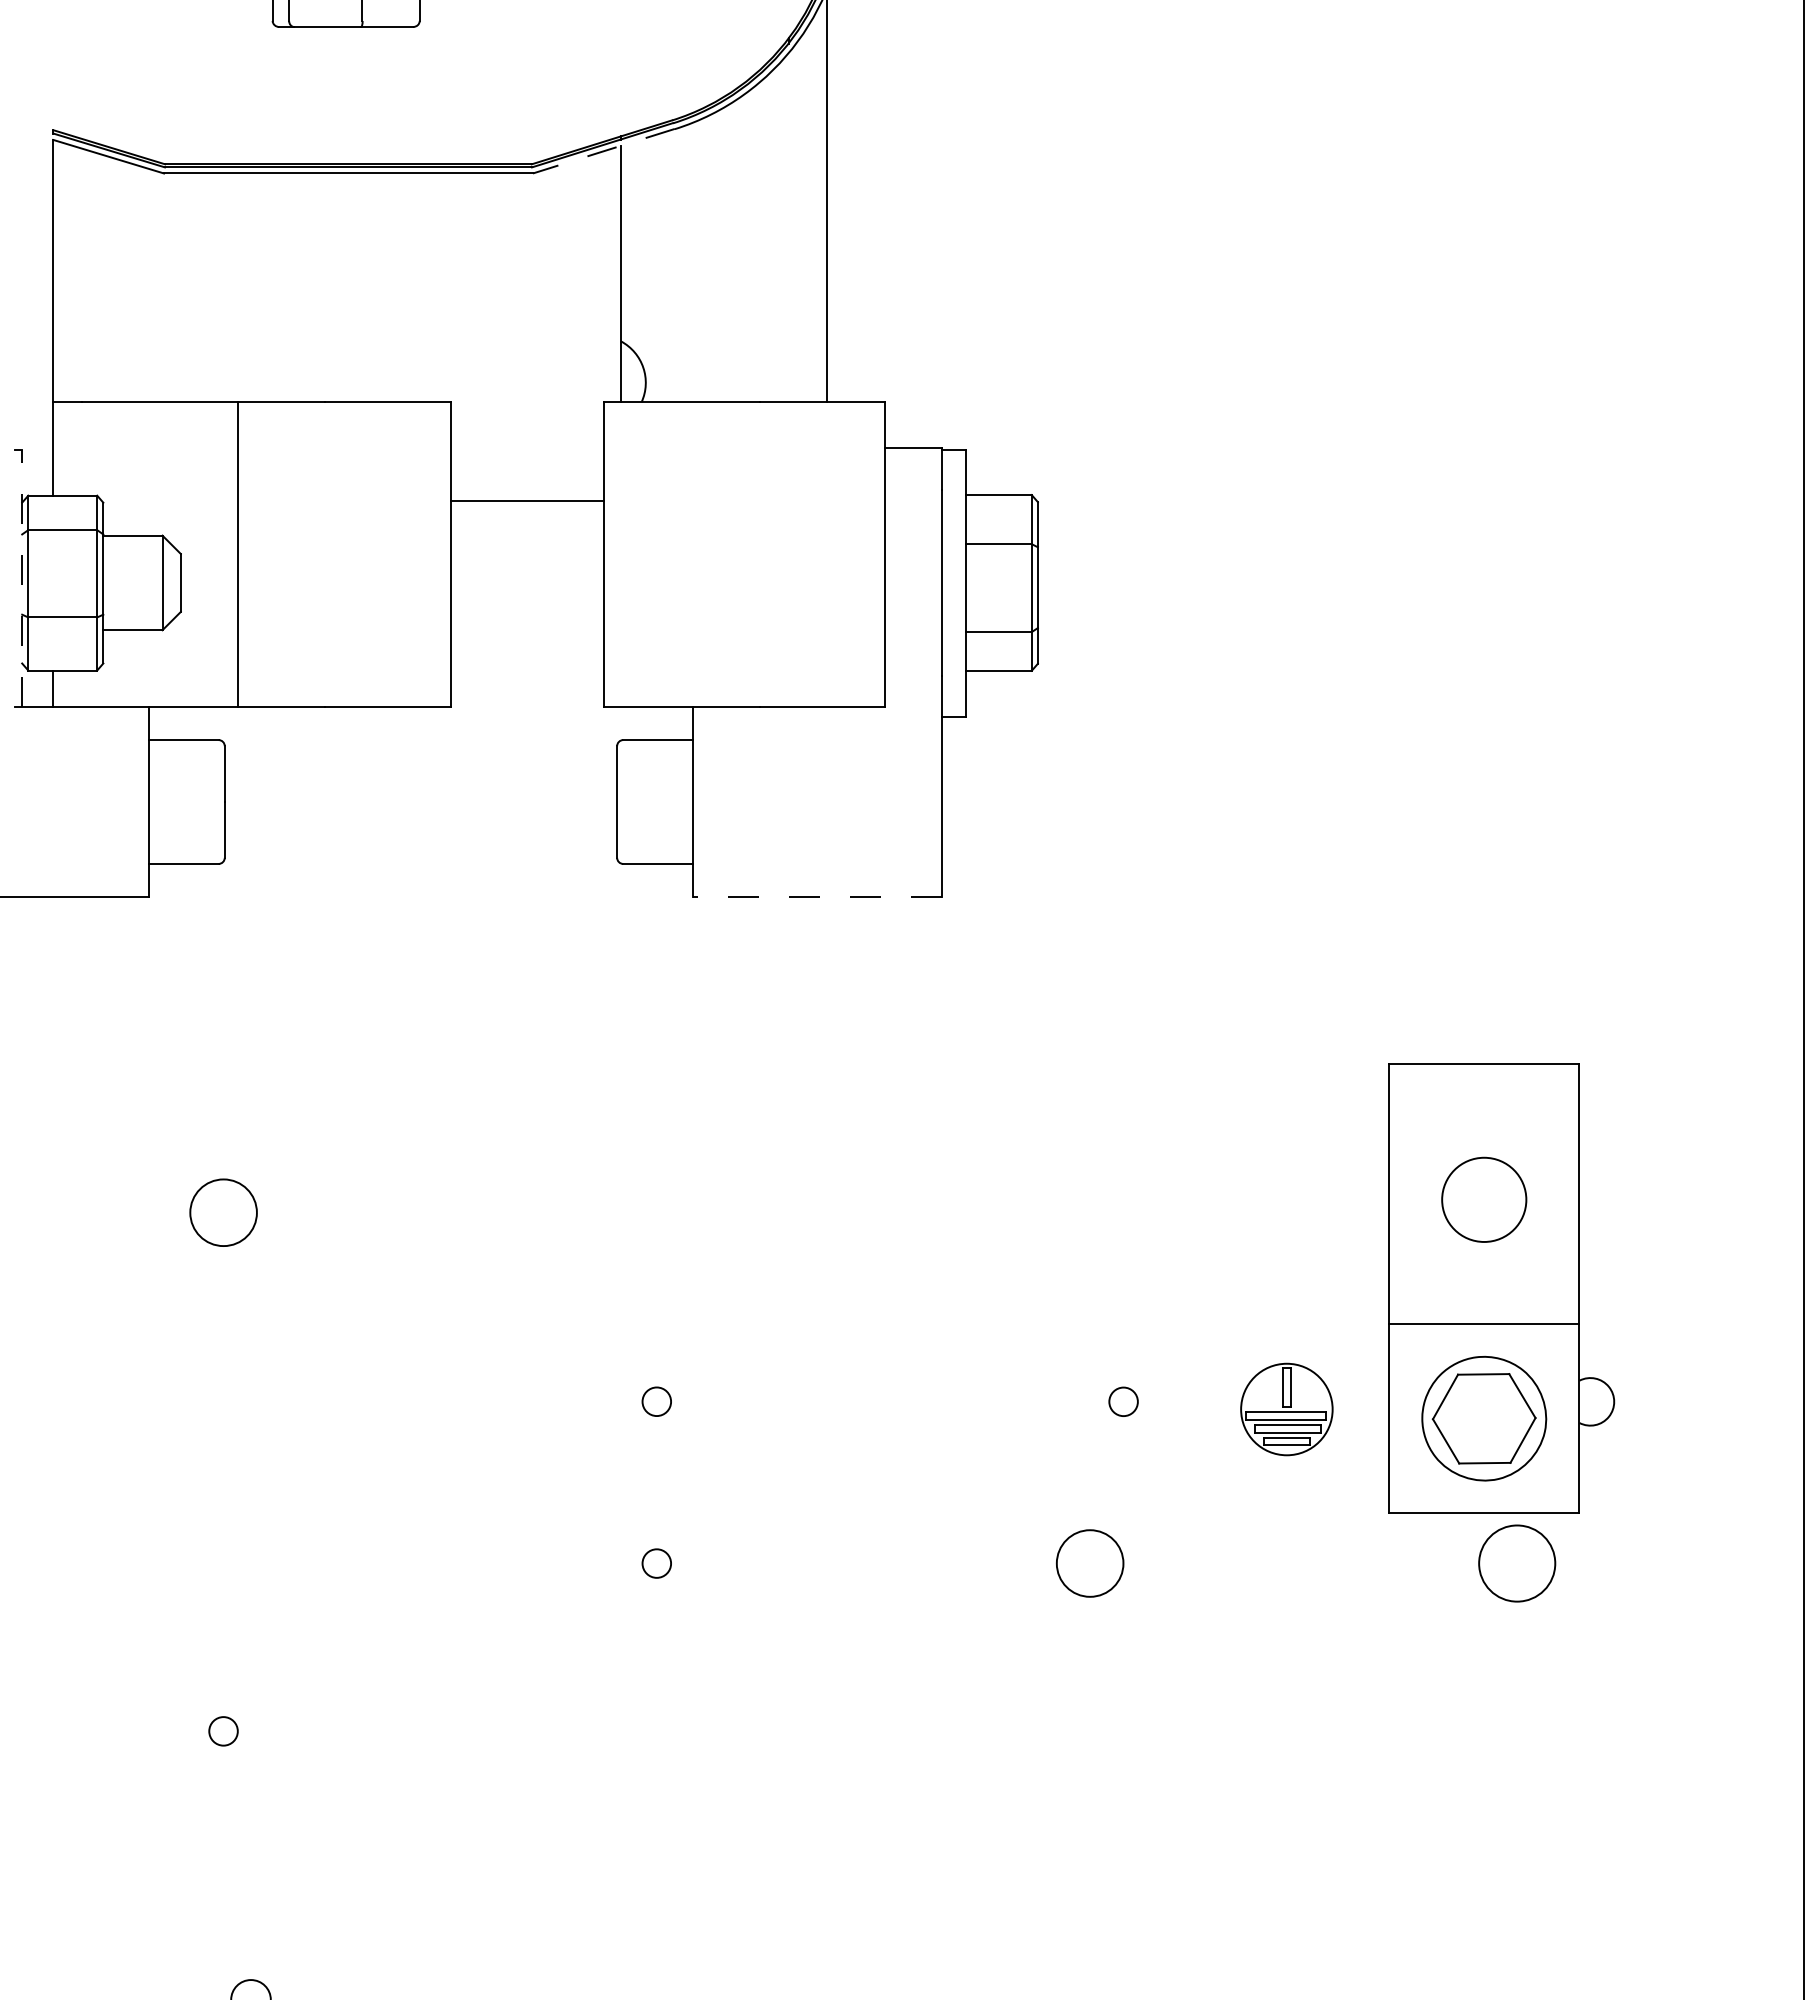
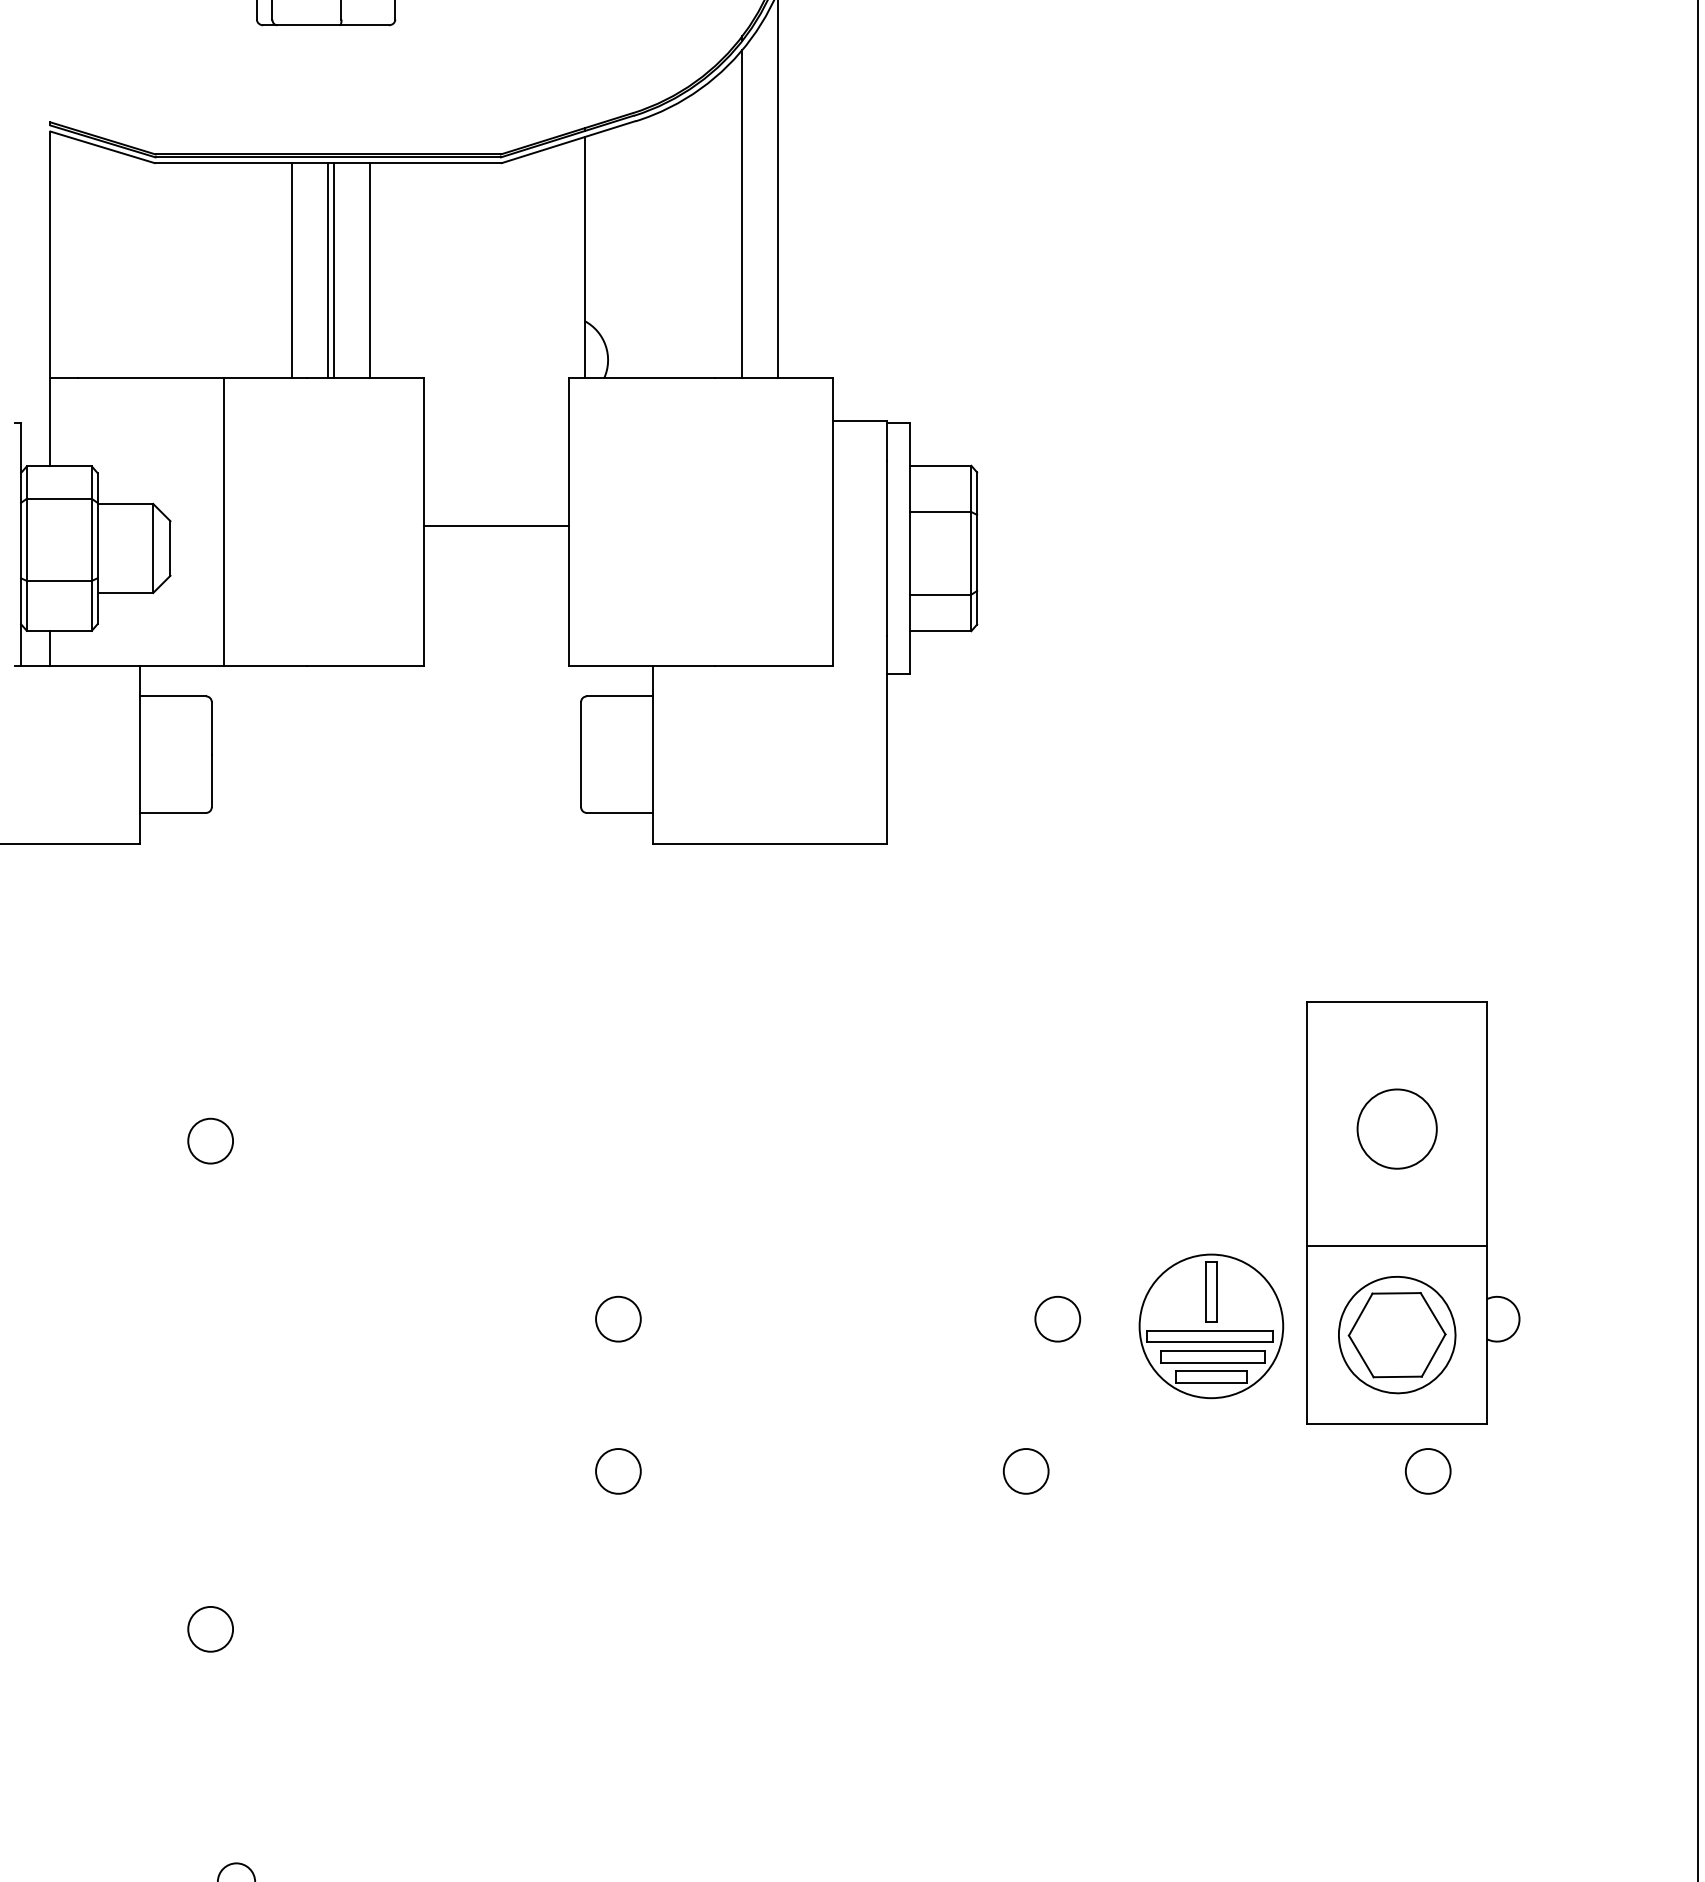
line: (603, 151) -> (568, 142), dashed -> solid
line: (788, 227) -> (742, 213), added
line: (310, 287) -> (292, 270), added
line: (348, 287) -> (328, 270), added
line: (354, 287) -> (333, 270), added
line: (392, 287) -> (369, 270), added
line: (527, 501) -> (496, 526), moved
line: (22, 577) -> (21, 543), dashed -> solid
line: (817, 896) -> (769, 843), dashed -> solid
circle: (223, 1211) -> (210, 1140), size x0.71
circle: (656, 1401) -> (618, 1318), size x1.67
circle: (1123, 1401) -> (1057, 1318), size x1.67
part: (1286, 1409) -> (1211, 1326), size x1.67
circle: (656, 1563) -> (618, 1471), size x1.67
circle: (1089, 1563) -> (1025, 1471), size x0.71
circle: (1516, 1563) -> (1427, 1471), size x0.62
circle: (223, 1730) -> (210, 1628), size x1.67

